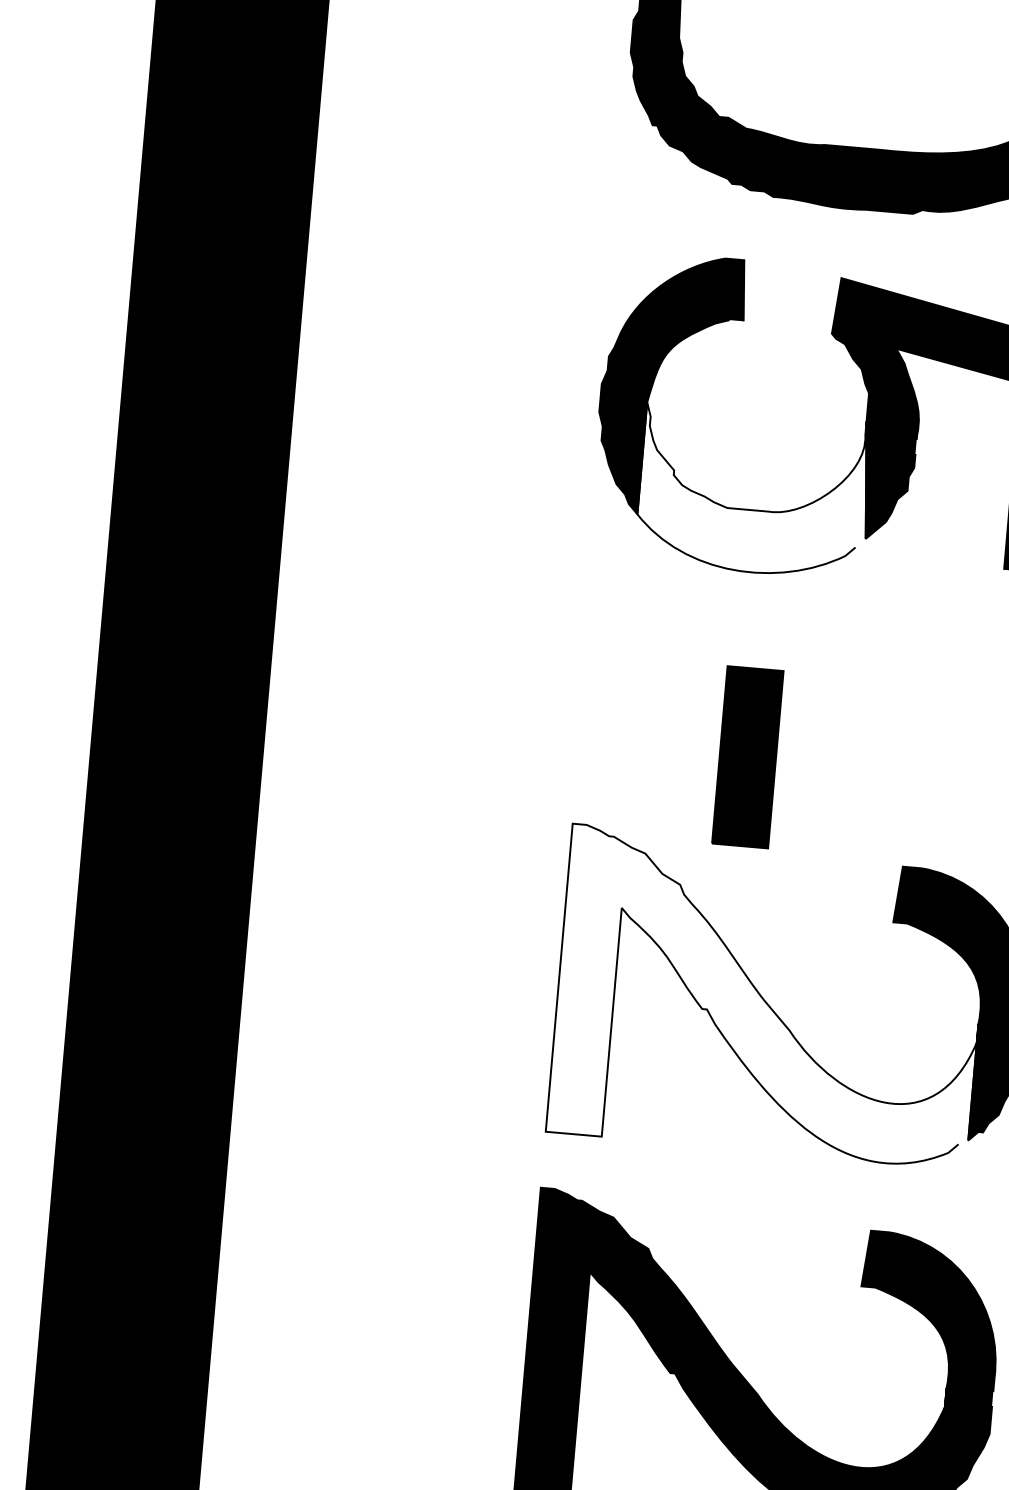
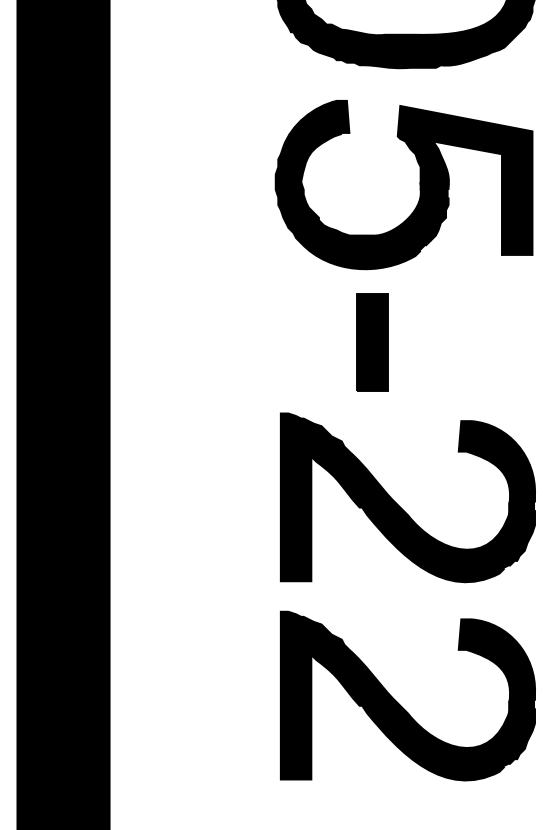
fill: (754, 491) -> (363, 225), added
part: (748, 757) -> (372, 342), moved
fill: (767, 996) -> (394, 497), added

